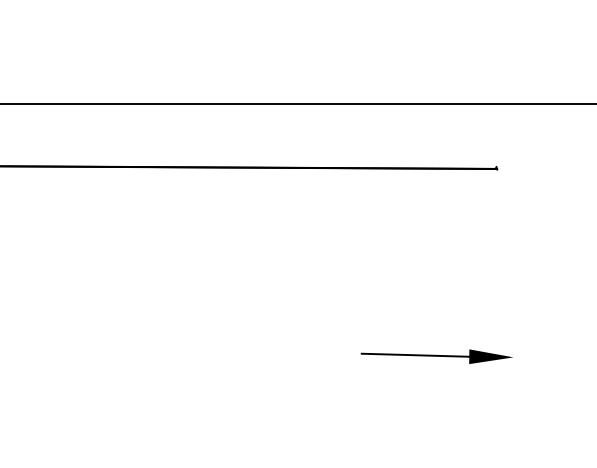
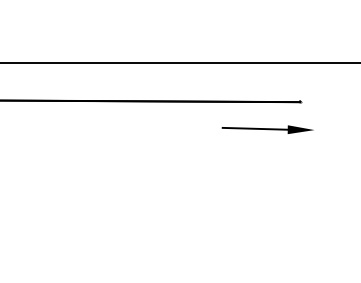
part: (435, 356) -> (267, 129), moved

